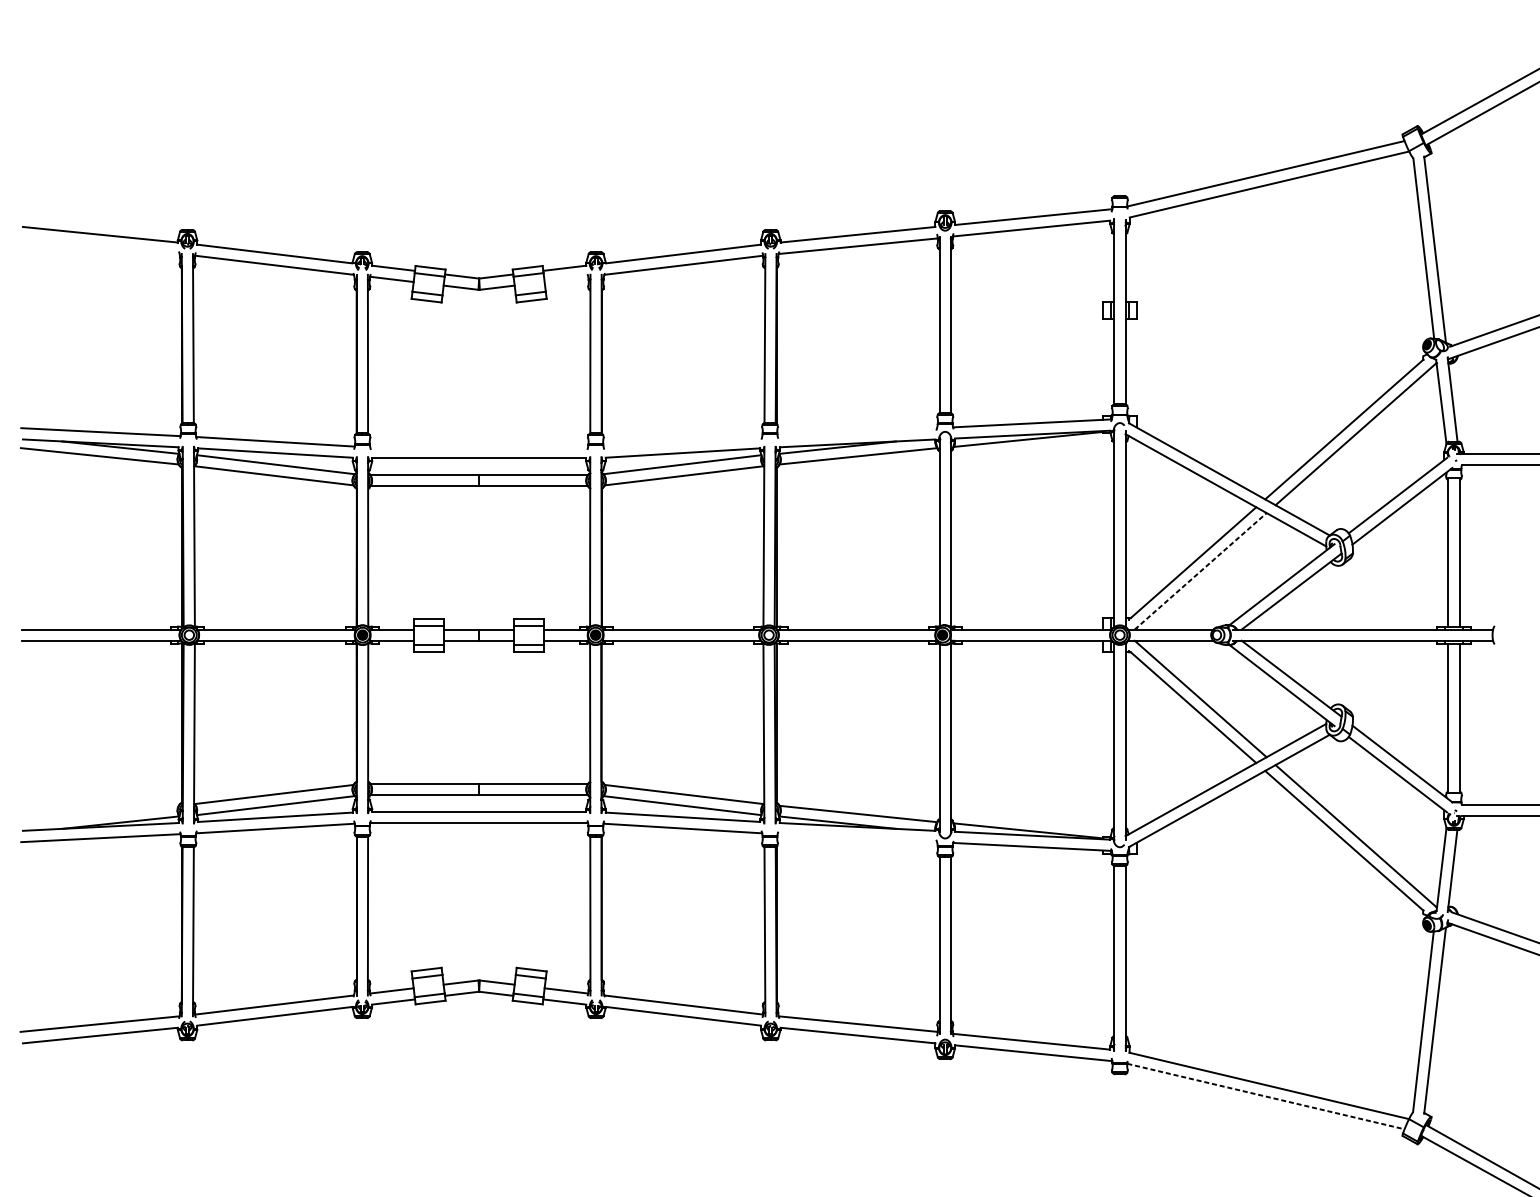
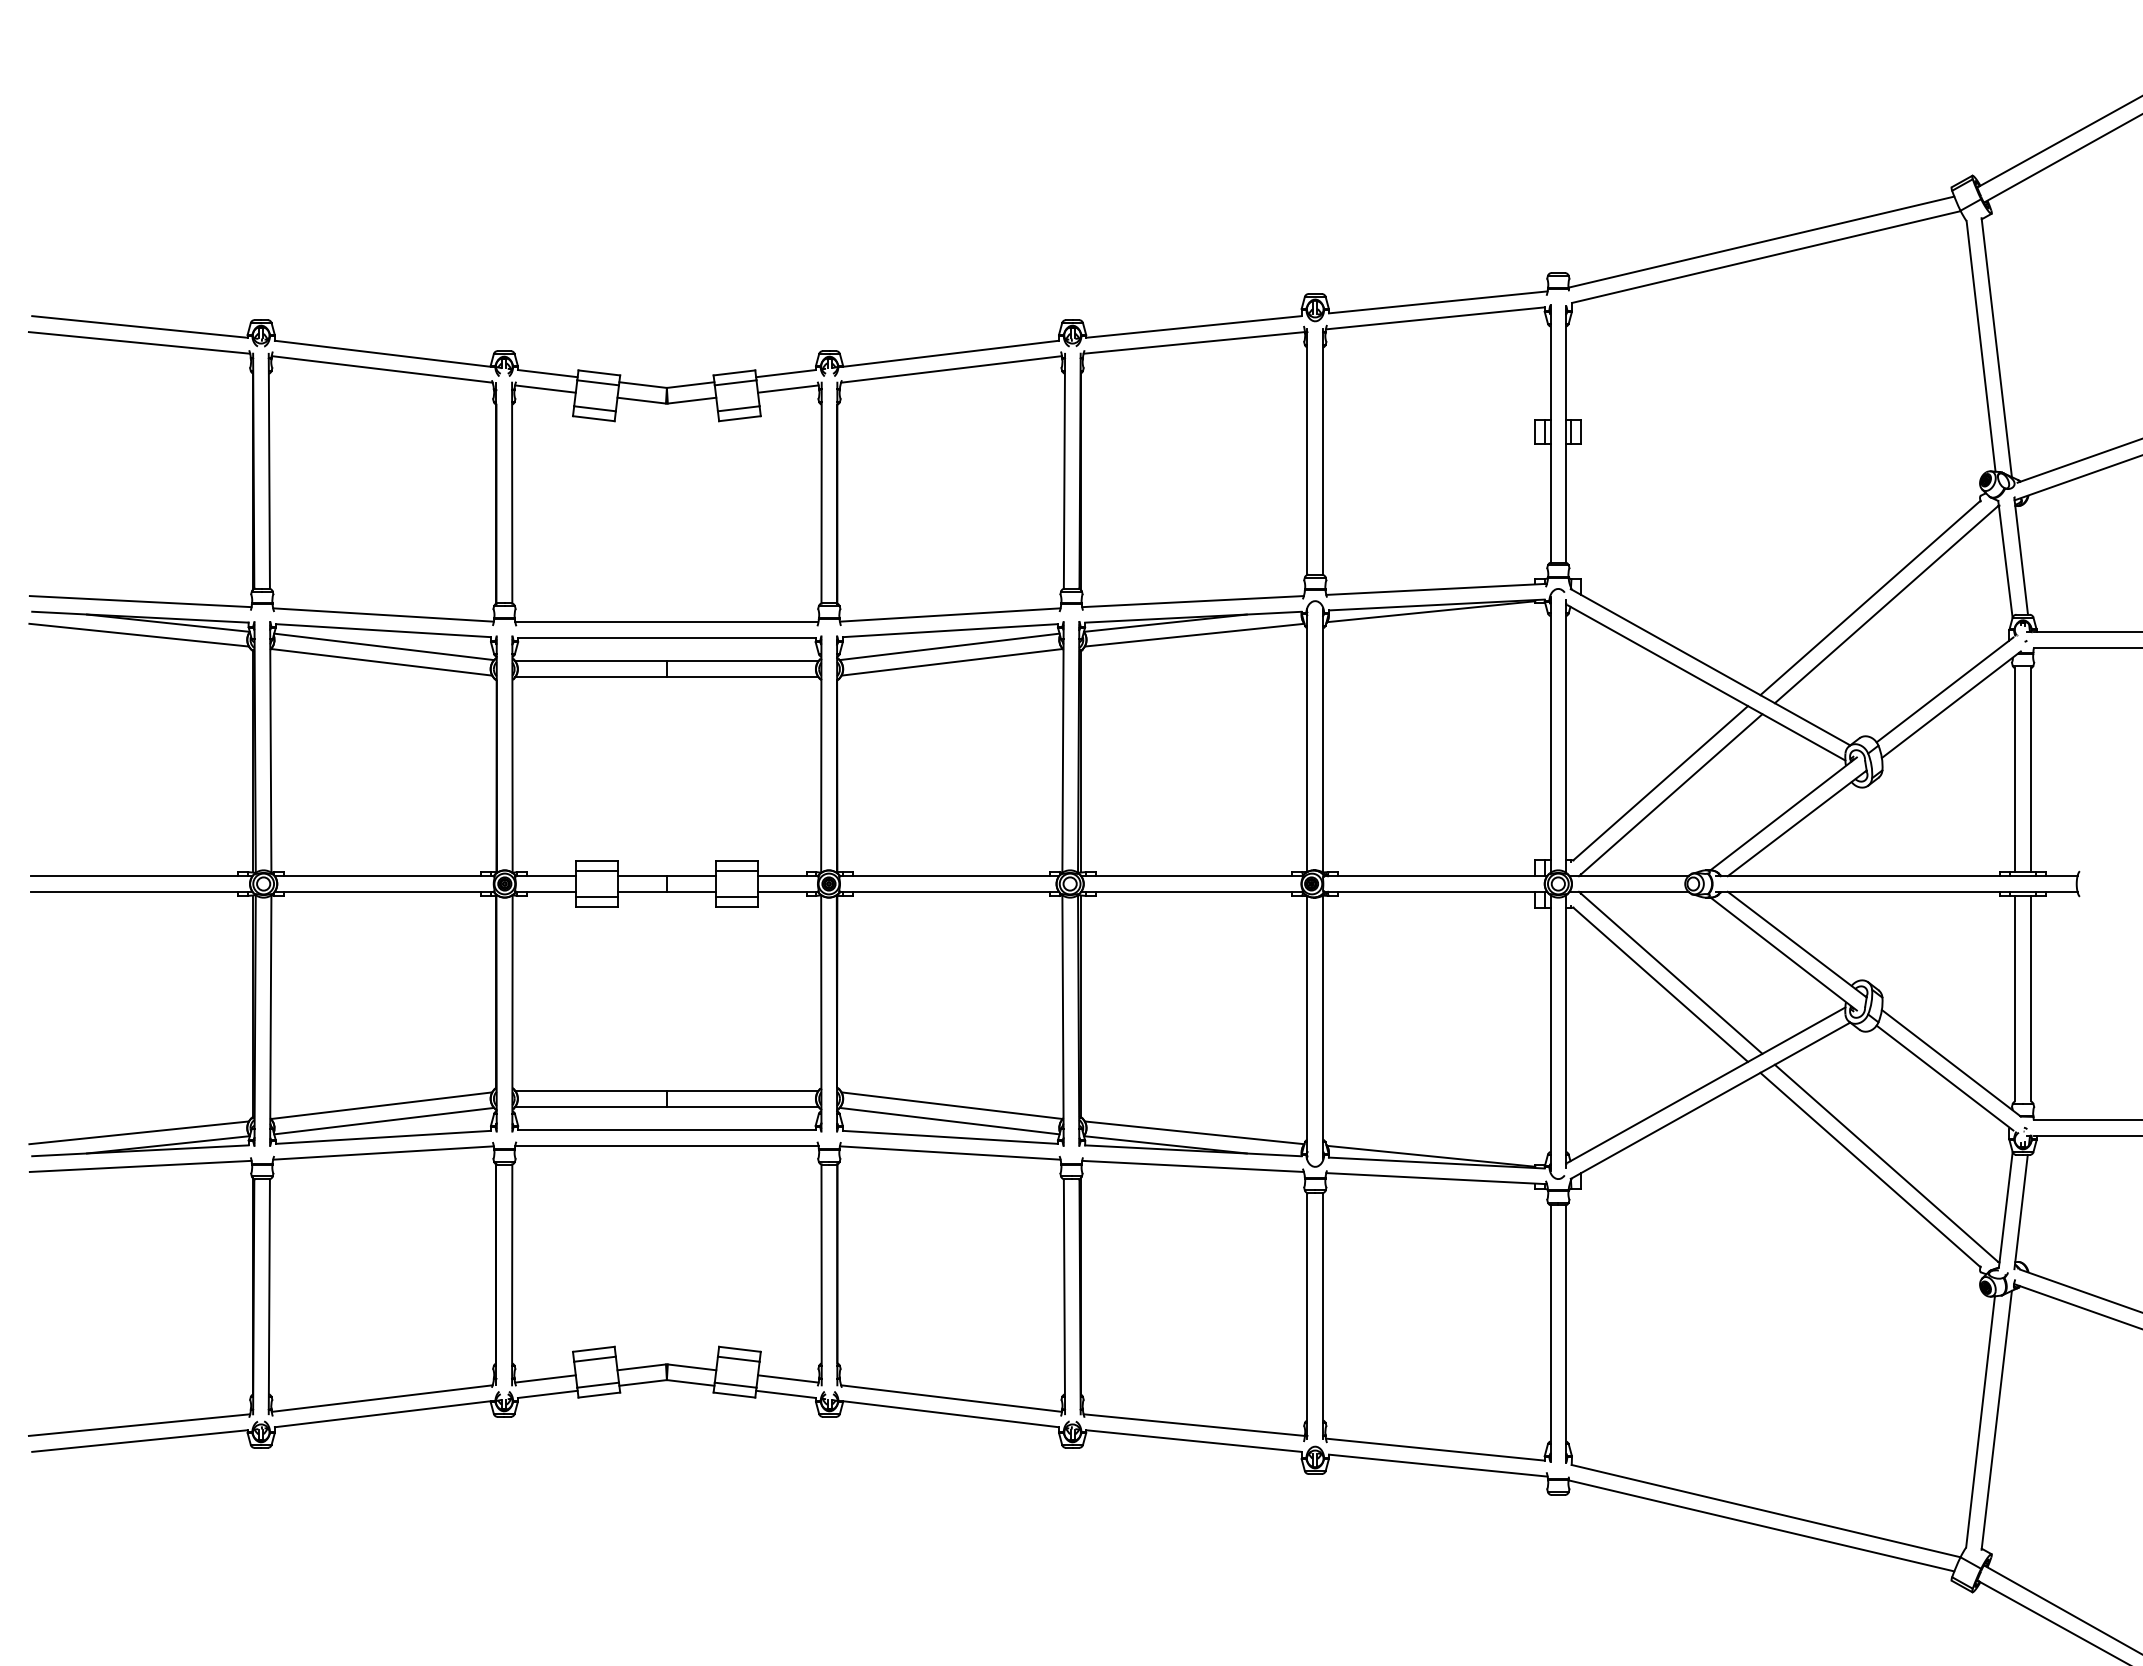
line: (100, 245) -> (139, 342), added
line: (565, 278) -> (787, 388), added
line: (856, 432) -> (1192, 601), added
line: (682, 441) -> (949, 614), added
line: (478, 447) -> (666, 622), added
line: (1201, 570) -> (1671, 794), dashed -> solid
line: (99, 813) -> (138, 1132), added
line: (856, 837) -> (1192, 1165), added
line: (1265, 1096) -> (1761, 1525), dashed -> solid

